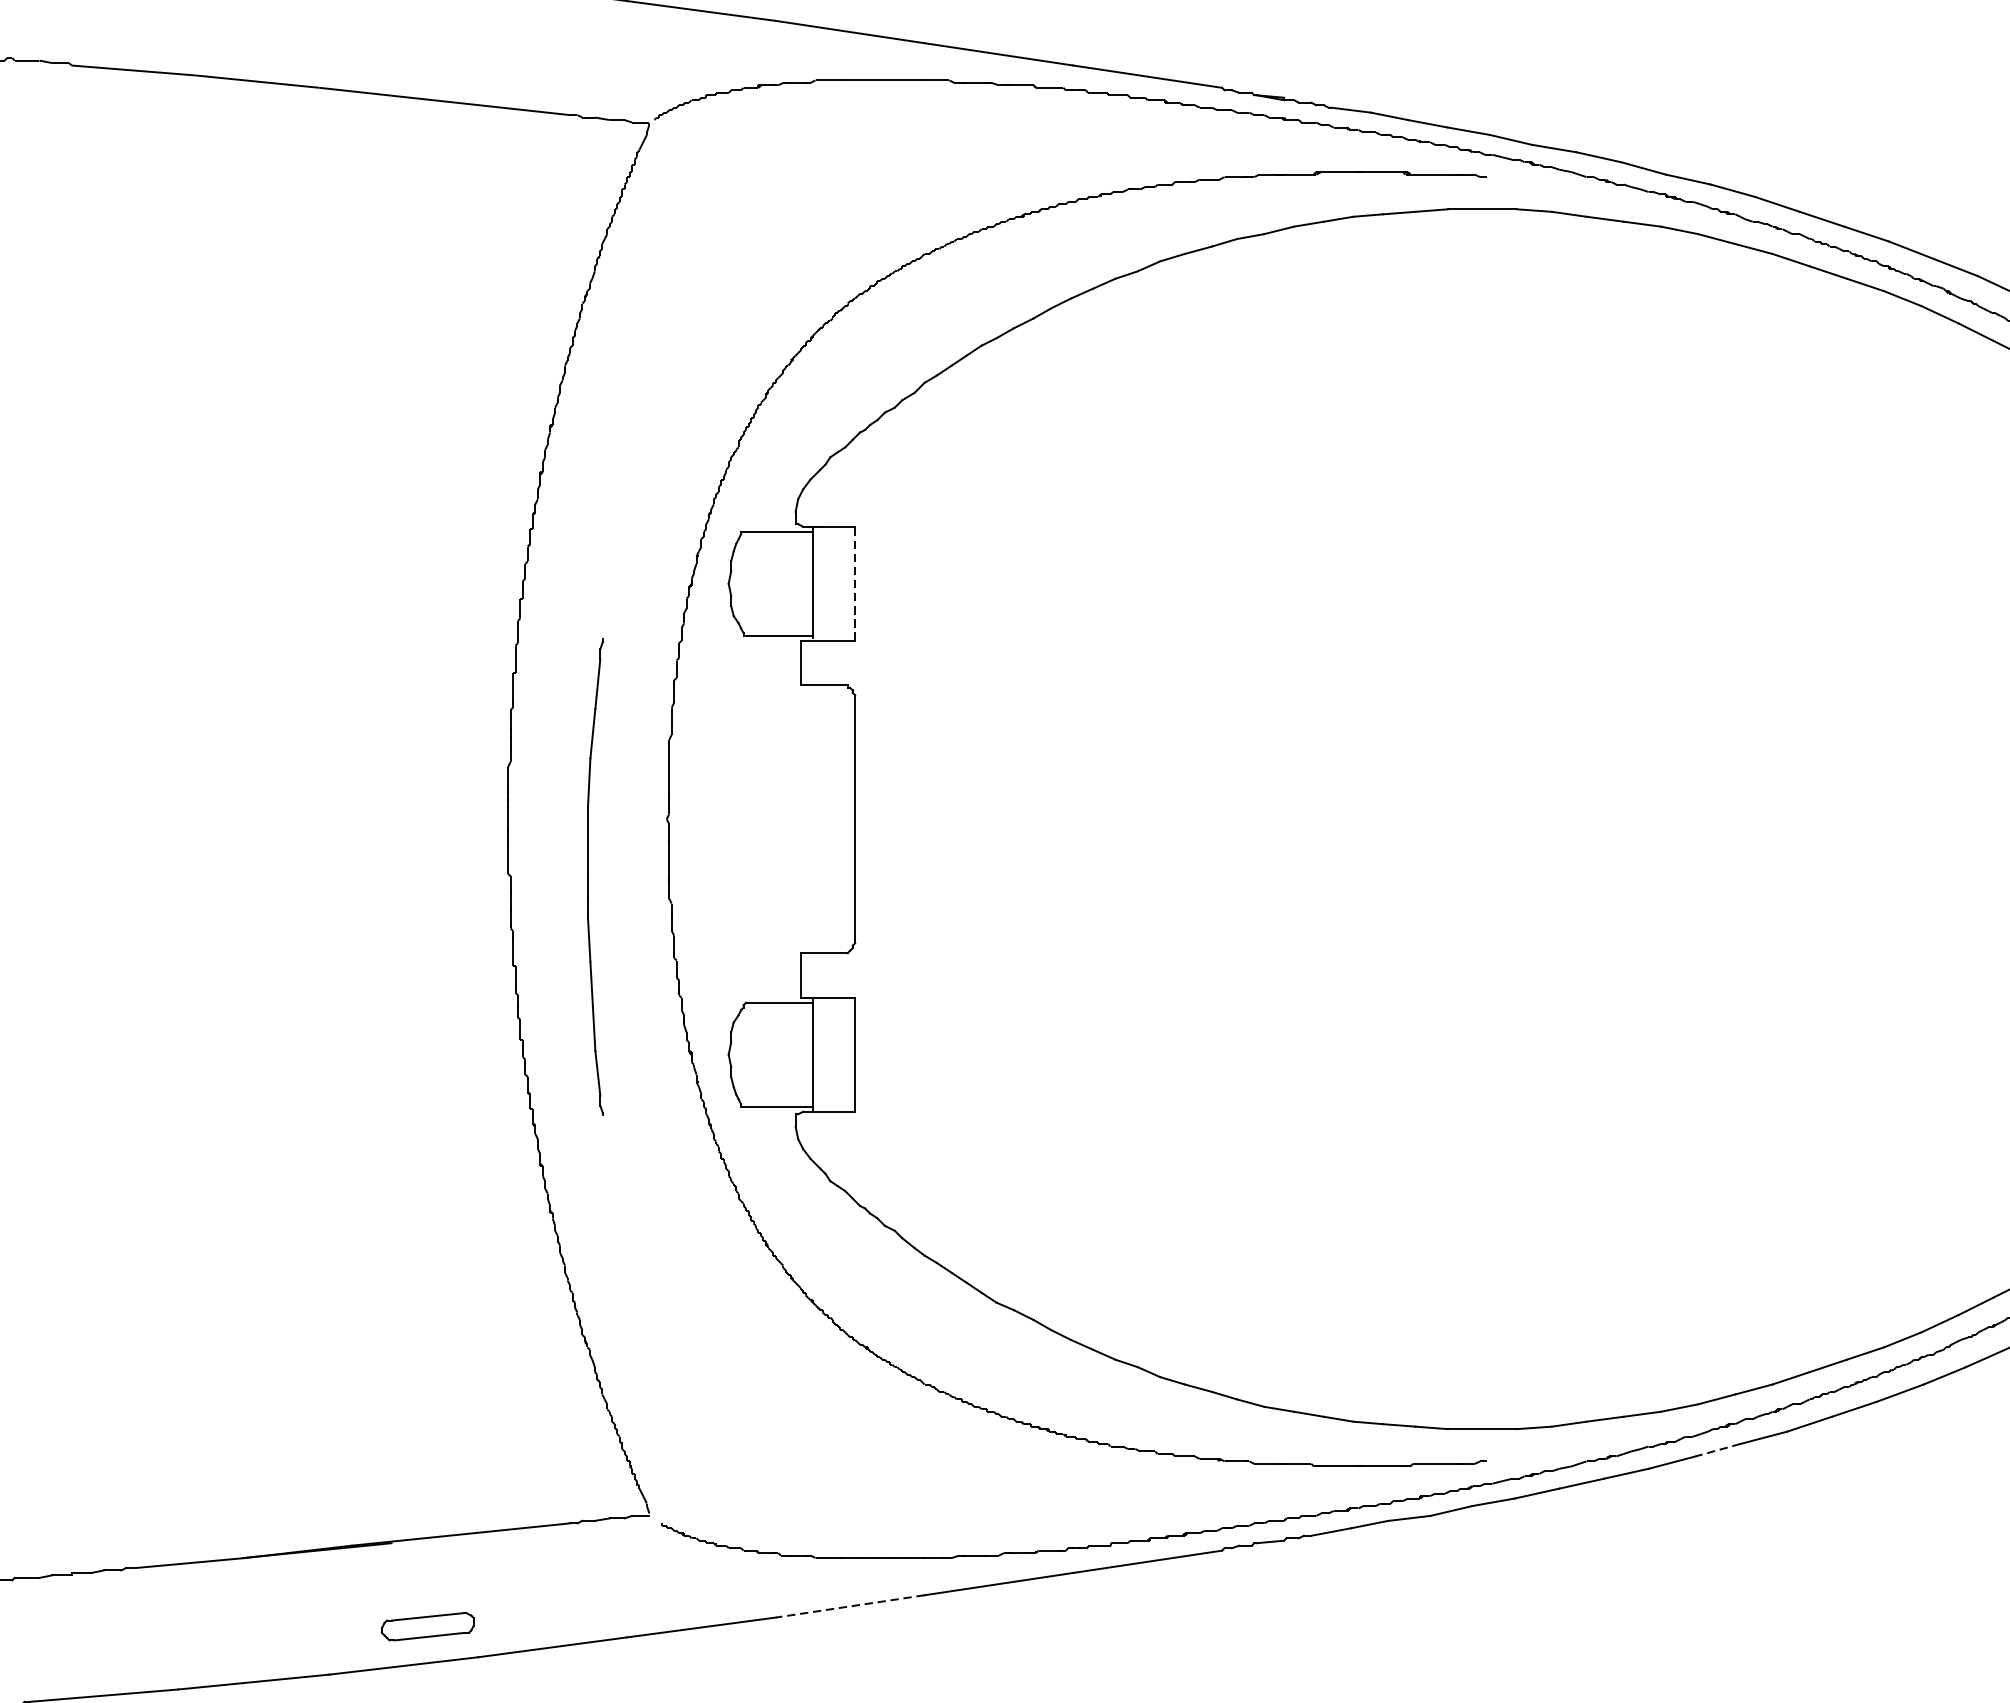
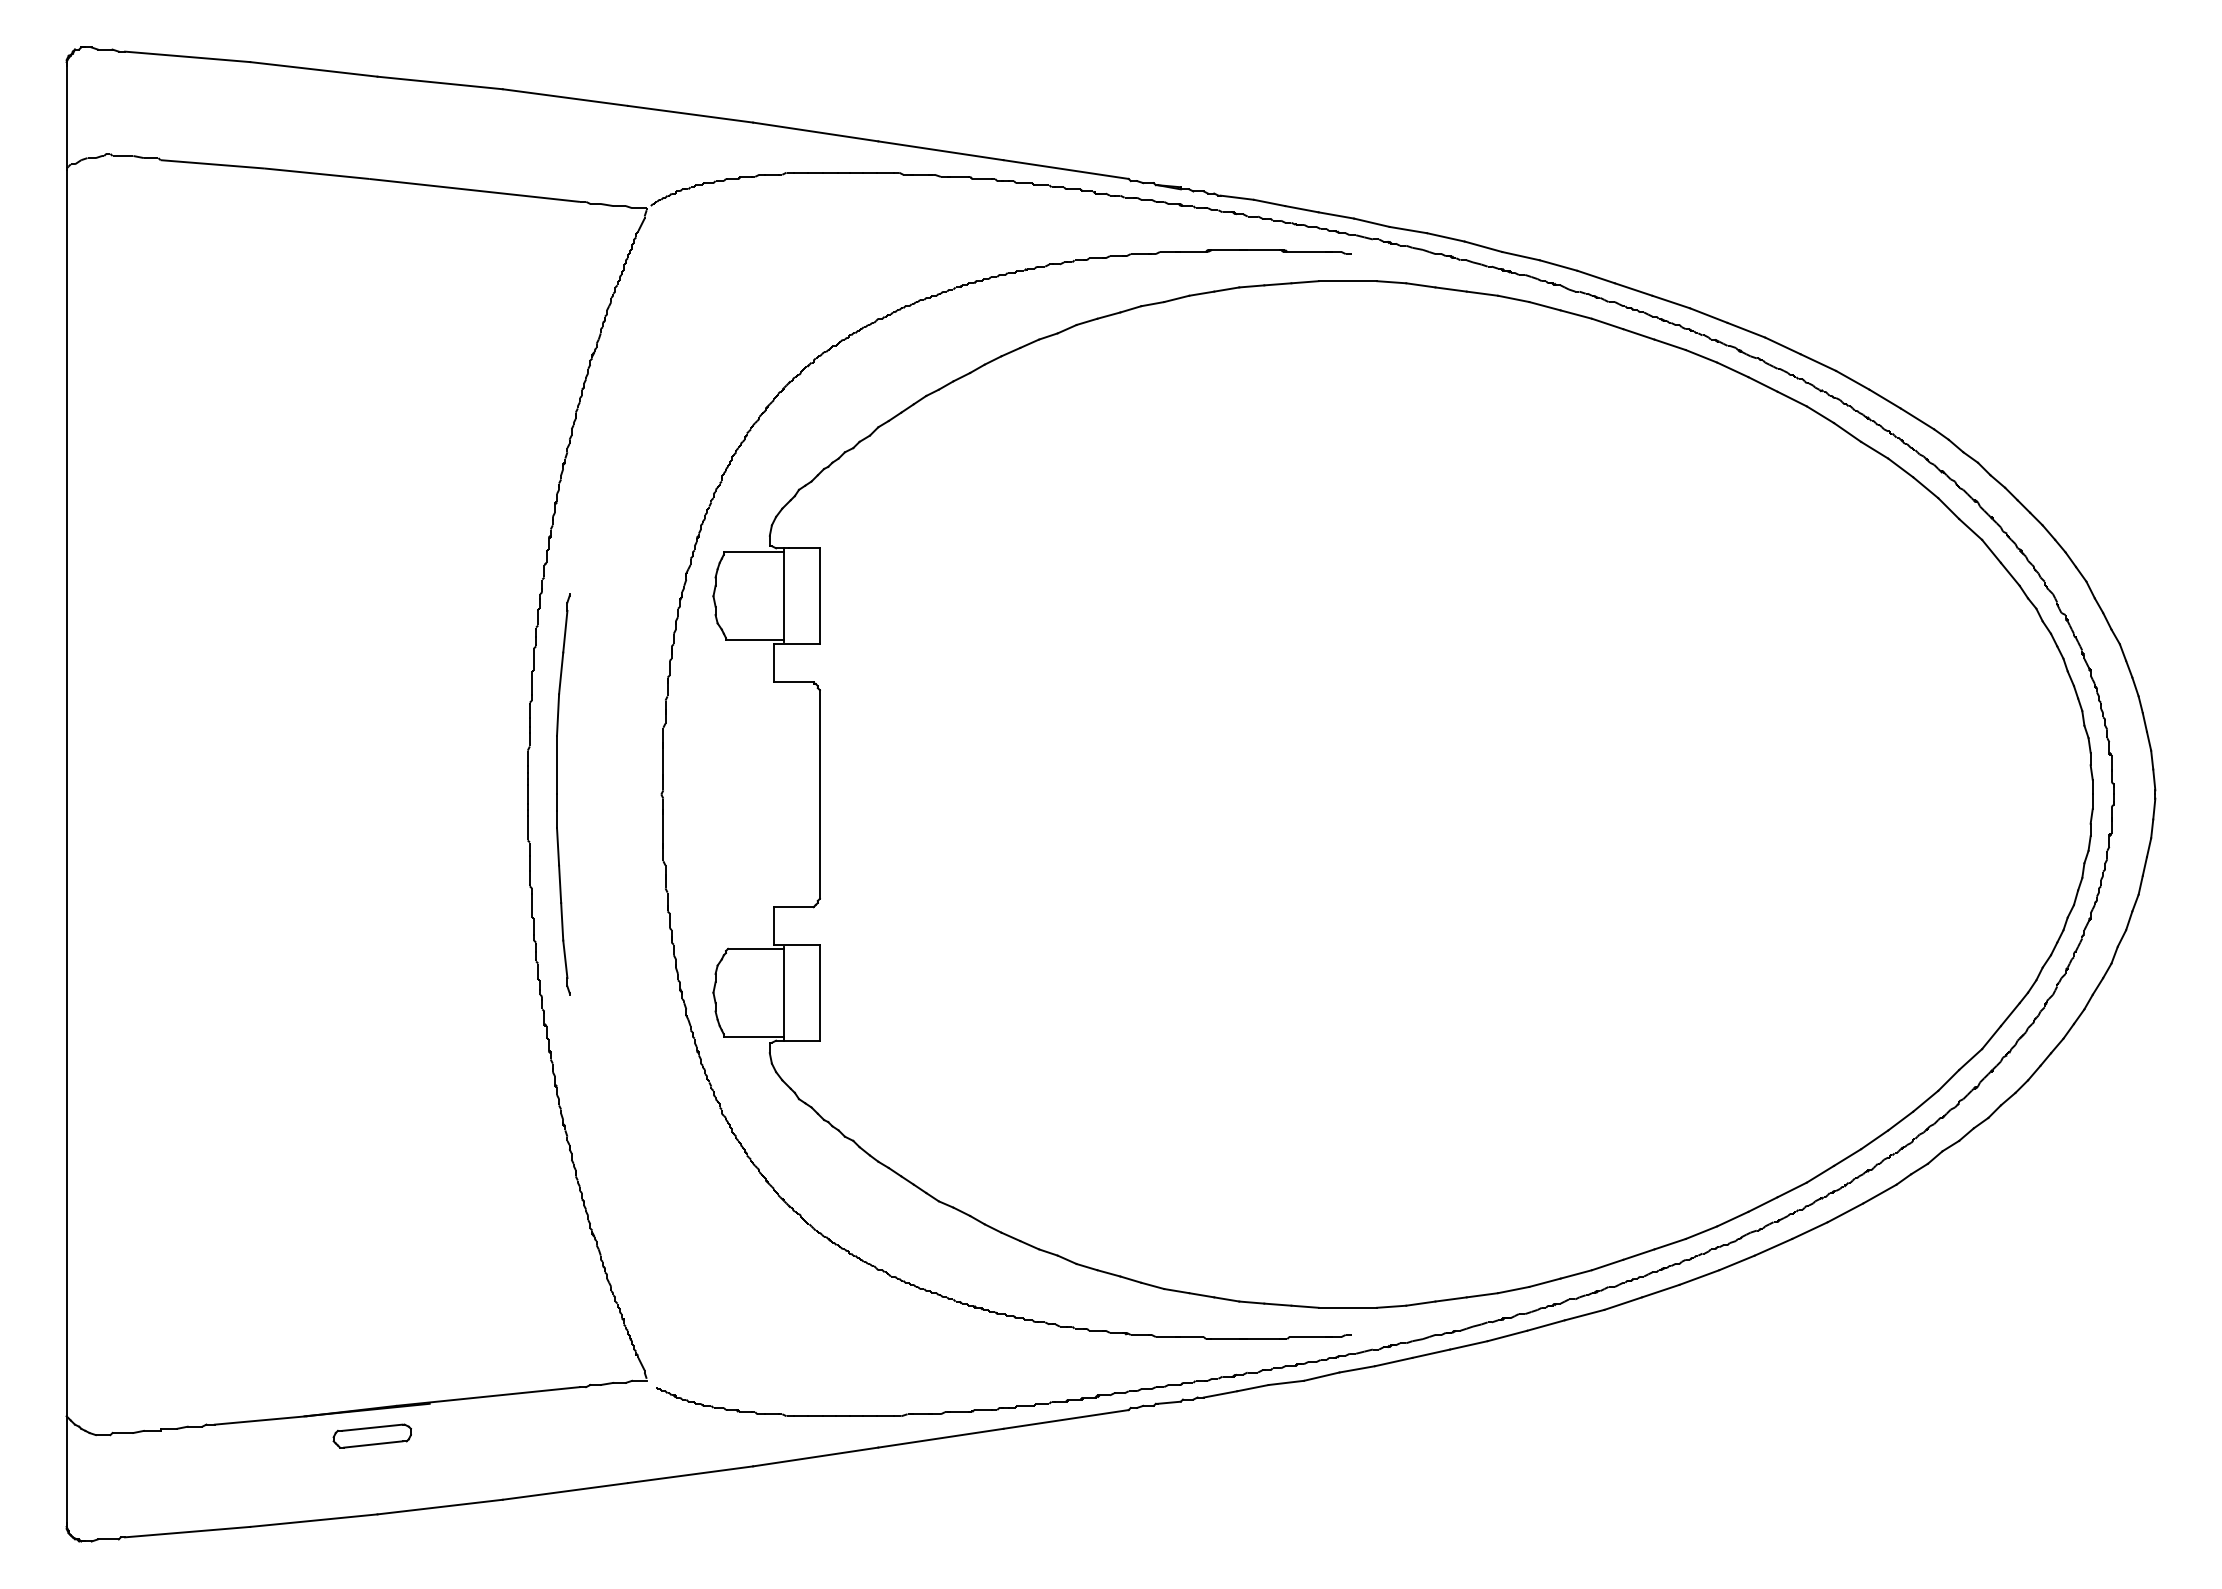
line: (854, 583) -> (819, 596), dashed -> solid
part: (595, 877) -> (563, 794), moved
line: (1717, 1450) -> (1545, 1325), dashed -> solid
line: (849, 1607) -> (815, 1457), dashed -> solid
part: (426, 1626) -> (371, 1435), moved

